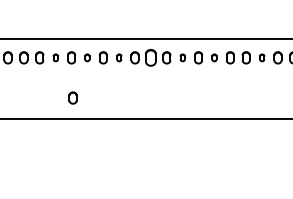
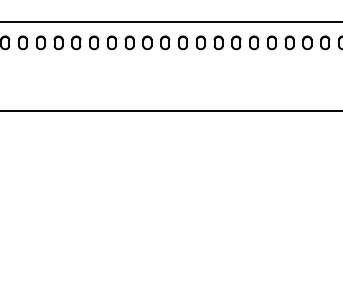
part: (56, 57) -> (94, 42), size x1.67
part: (87, 57) -> (129, 42), size x1.67
part: (119, 57) -> (165, 42), size x1.67
part: (150, 57) -> (200, 42), size x0.71
part: (182, 57) -> (236, 42), size x1.67
part: (214, 57) -> (271, 42), size x1.67
part: (262, 57) -> (325, 42), size x1.67
part: (72, 97) -> (113, 87), removed

